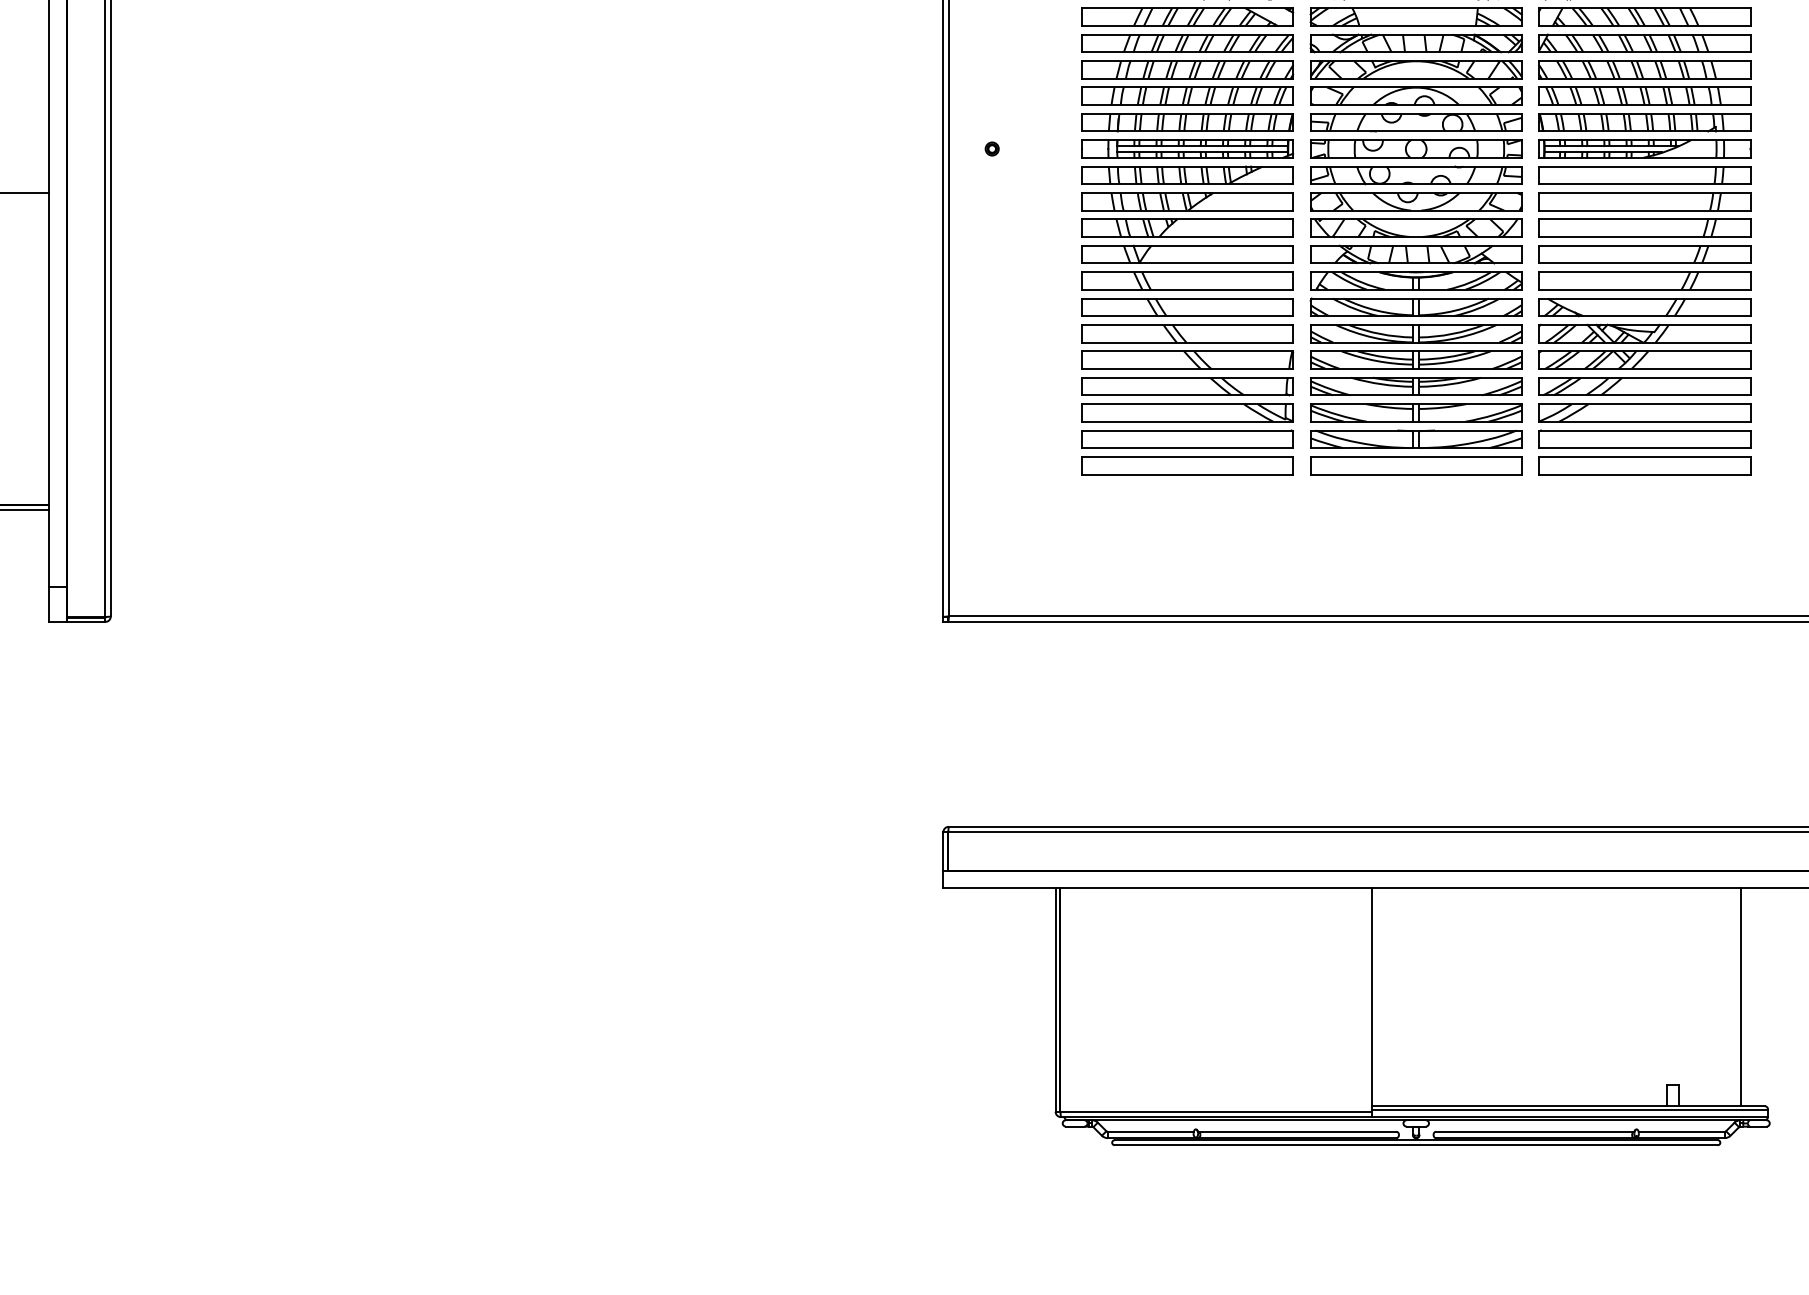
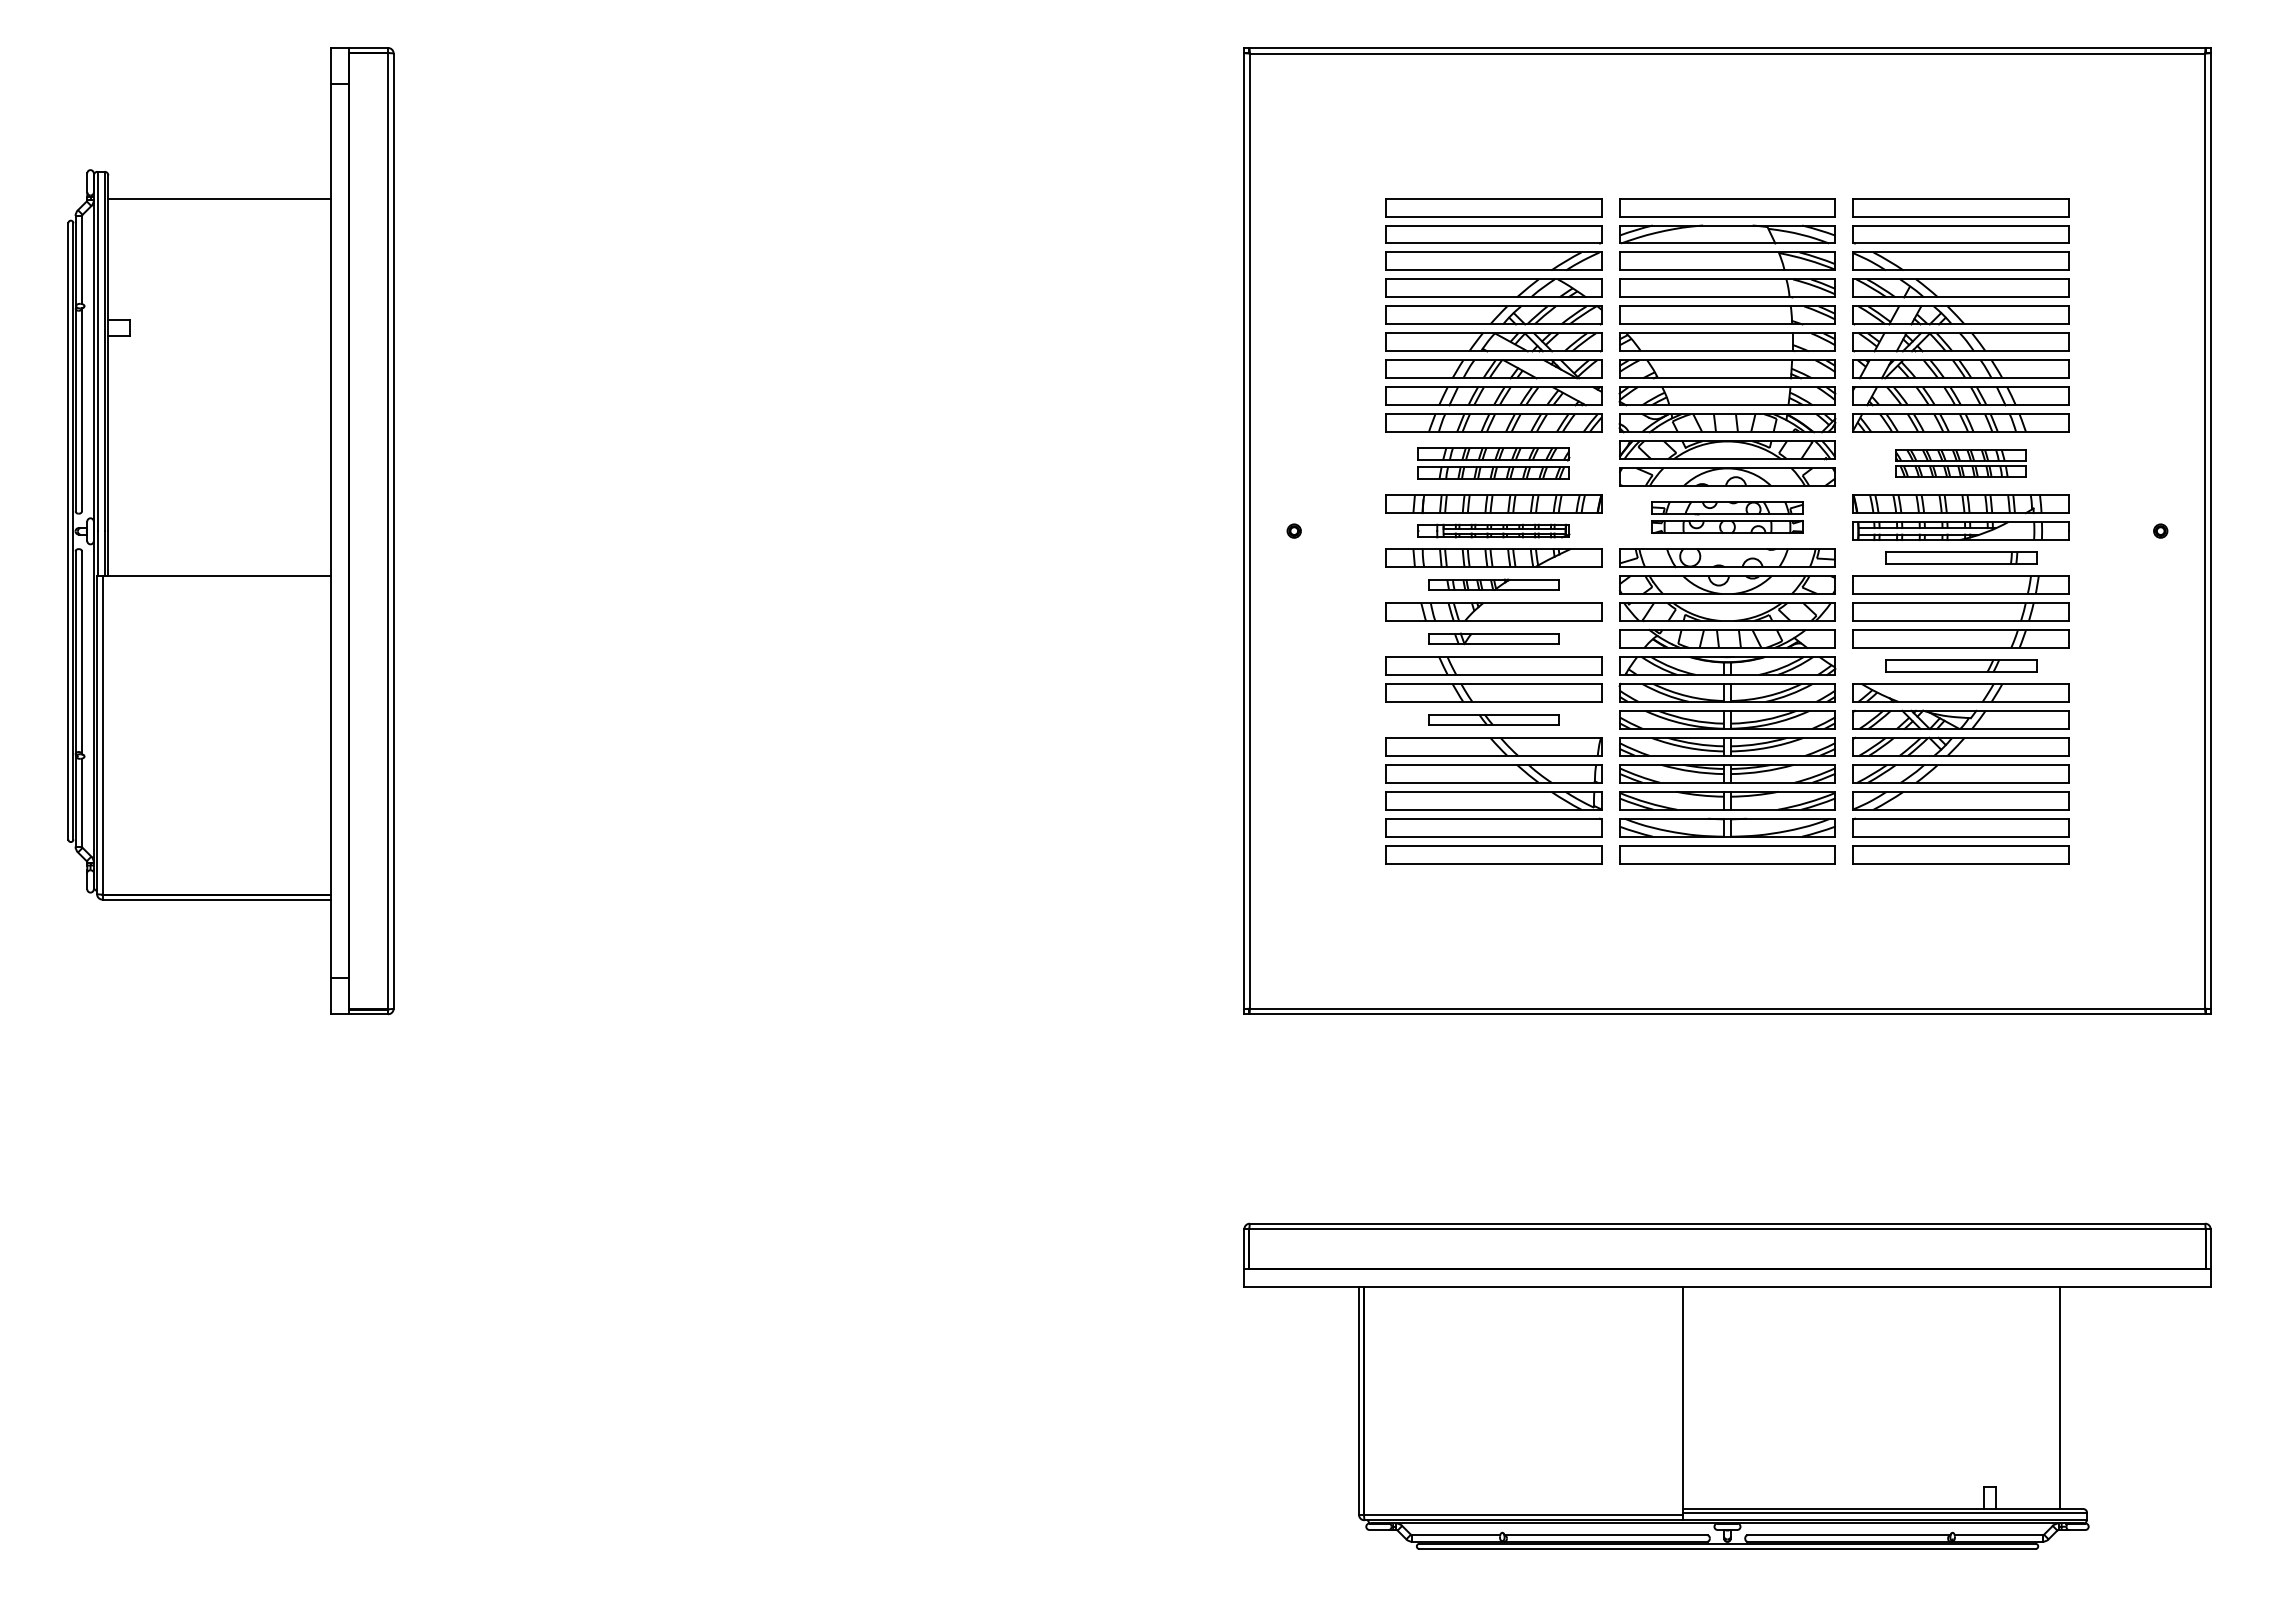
part: (1187, 82) -> (1493, 463), size x0.7
part: (1644, 82) -> (1960, 463), size x0.6
part: (1416, 135) -> (1727, 517), size x0.7
part: (1187, 148) -> (1493, 530), size x0.7
part: (1644, 174) -> (1960, 557), size x0.7
part: (1187, 201) -> (1493, 584), size x0.6
part: (1187, 254) -> (1493, 638), size x0.6
part: (1644, 280) -> (1960, 665), size x0.7
part: (1187, 333) -> (1493, 719), size x0.6

